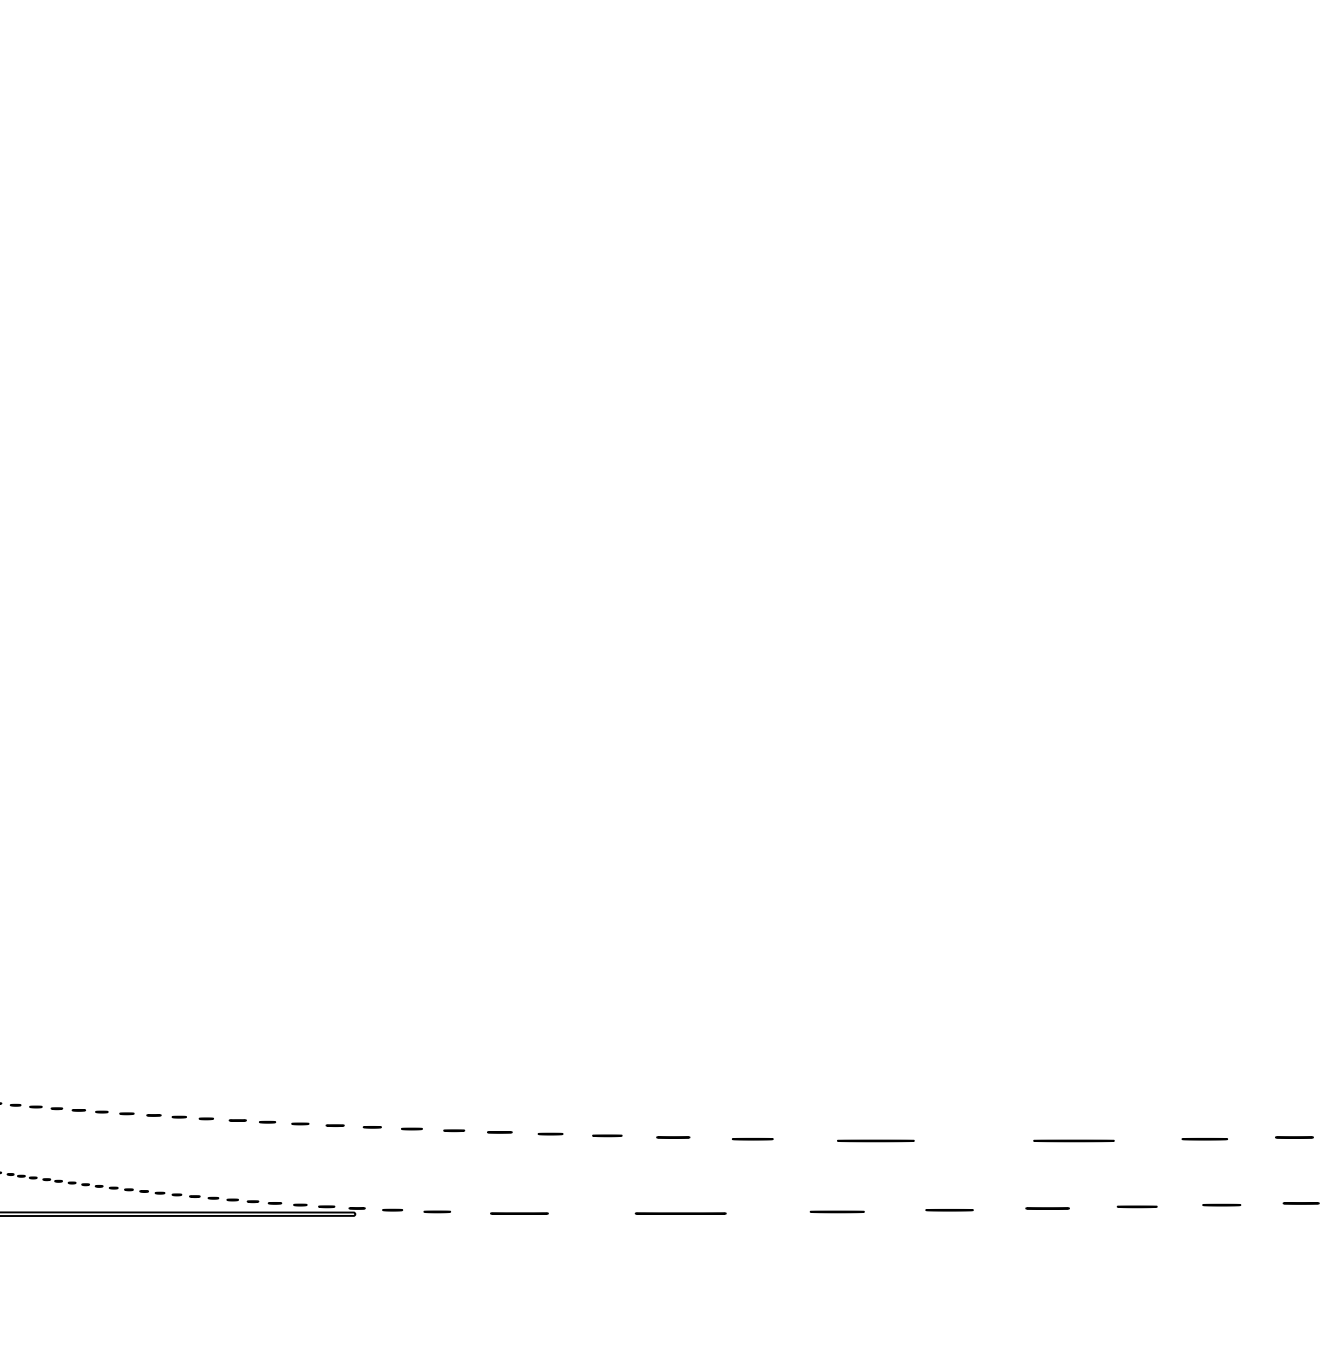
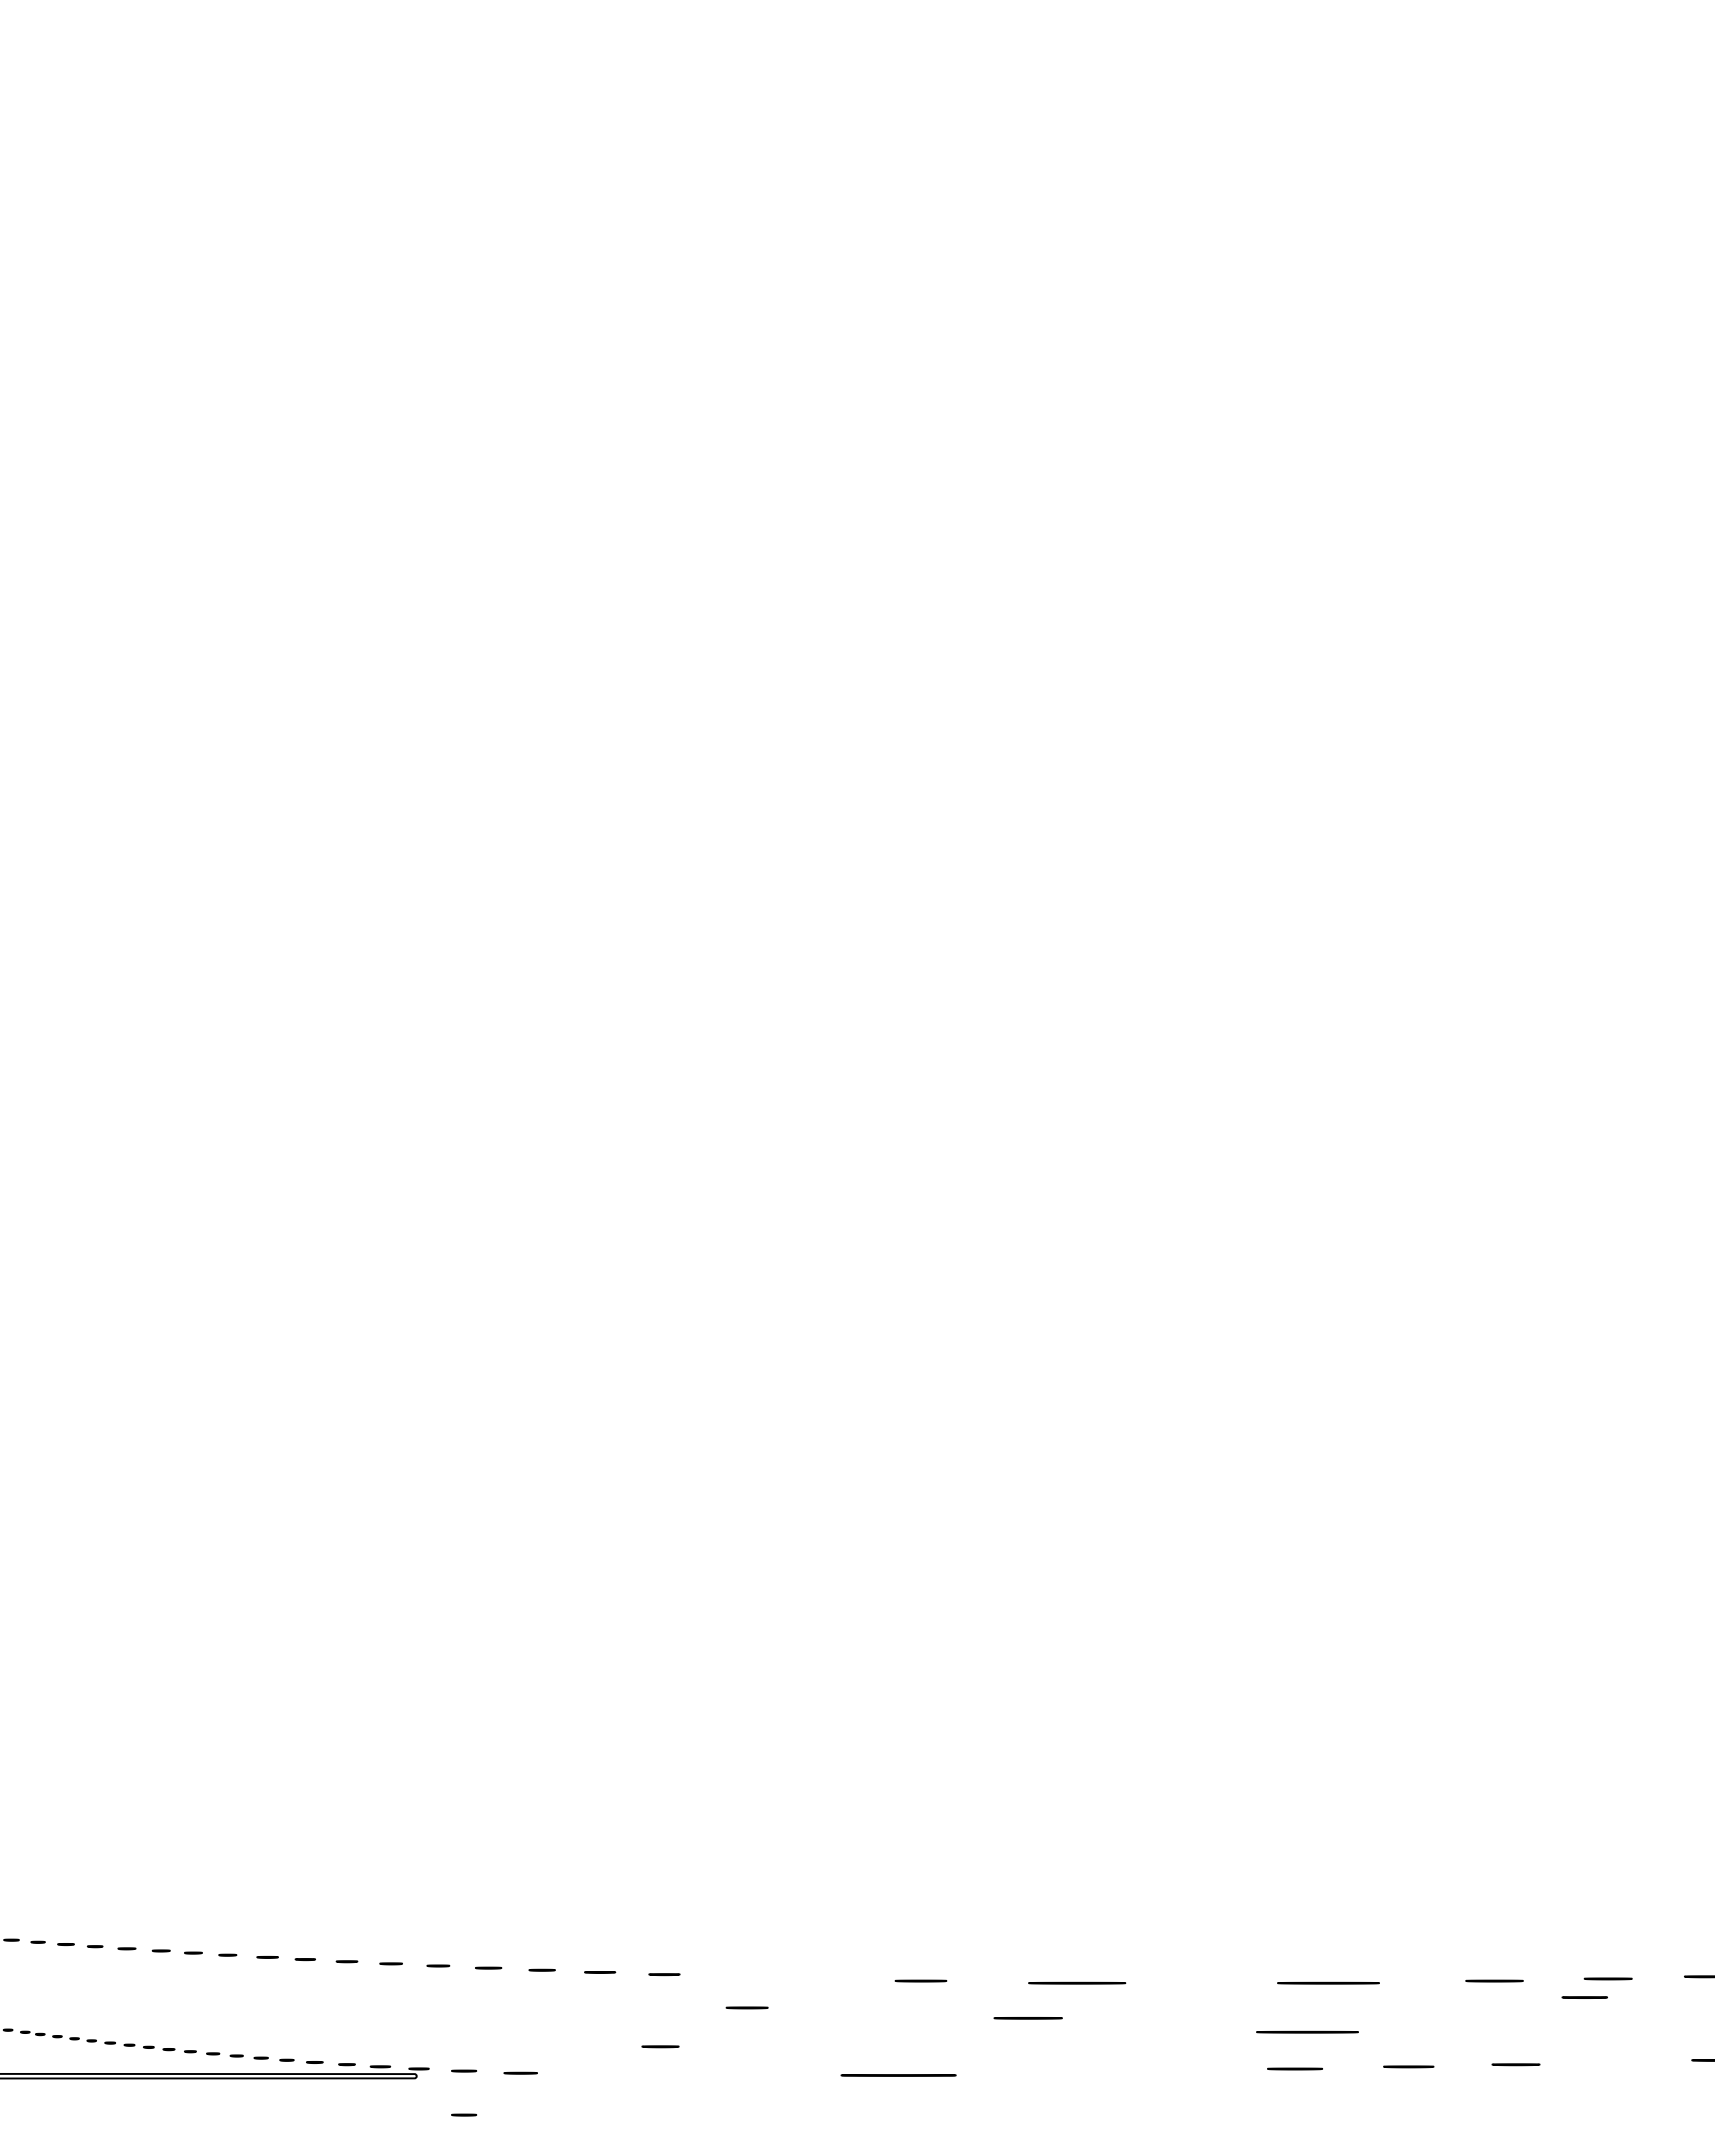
line: (607, 1135) -> (660, 2046), moved
line: (672, 1137) -> (746, 2007), moved
line: (1057, 1178) -> (1307, 2031), added
line: (1300, 1203) -> (1584, 1997), moved
line: (949, 1209) -> (1170, 2070), removed
line: (836, 1212) -> (1027, 2018), moved
line: (519, 1213) -> (624, 2075), removed
line: (680, 1213) -> (898, 2075), moved
line: (392, 1244) -> (463, 2114), added

